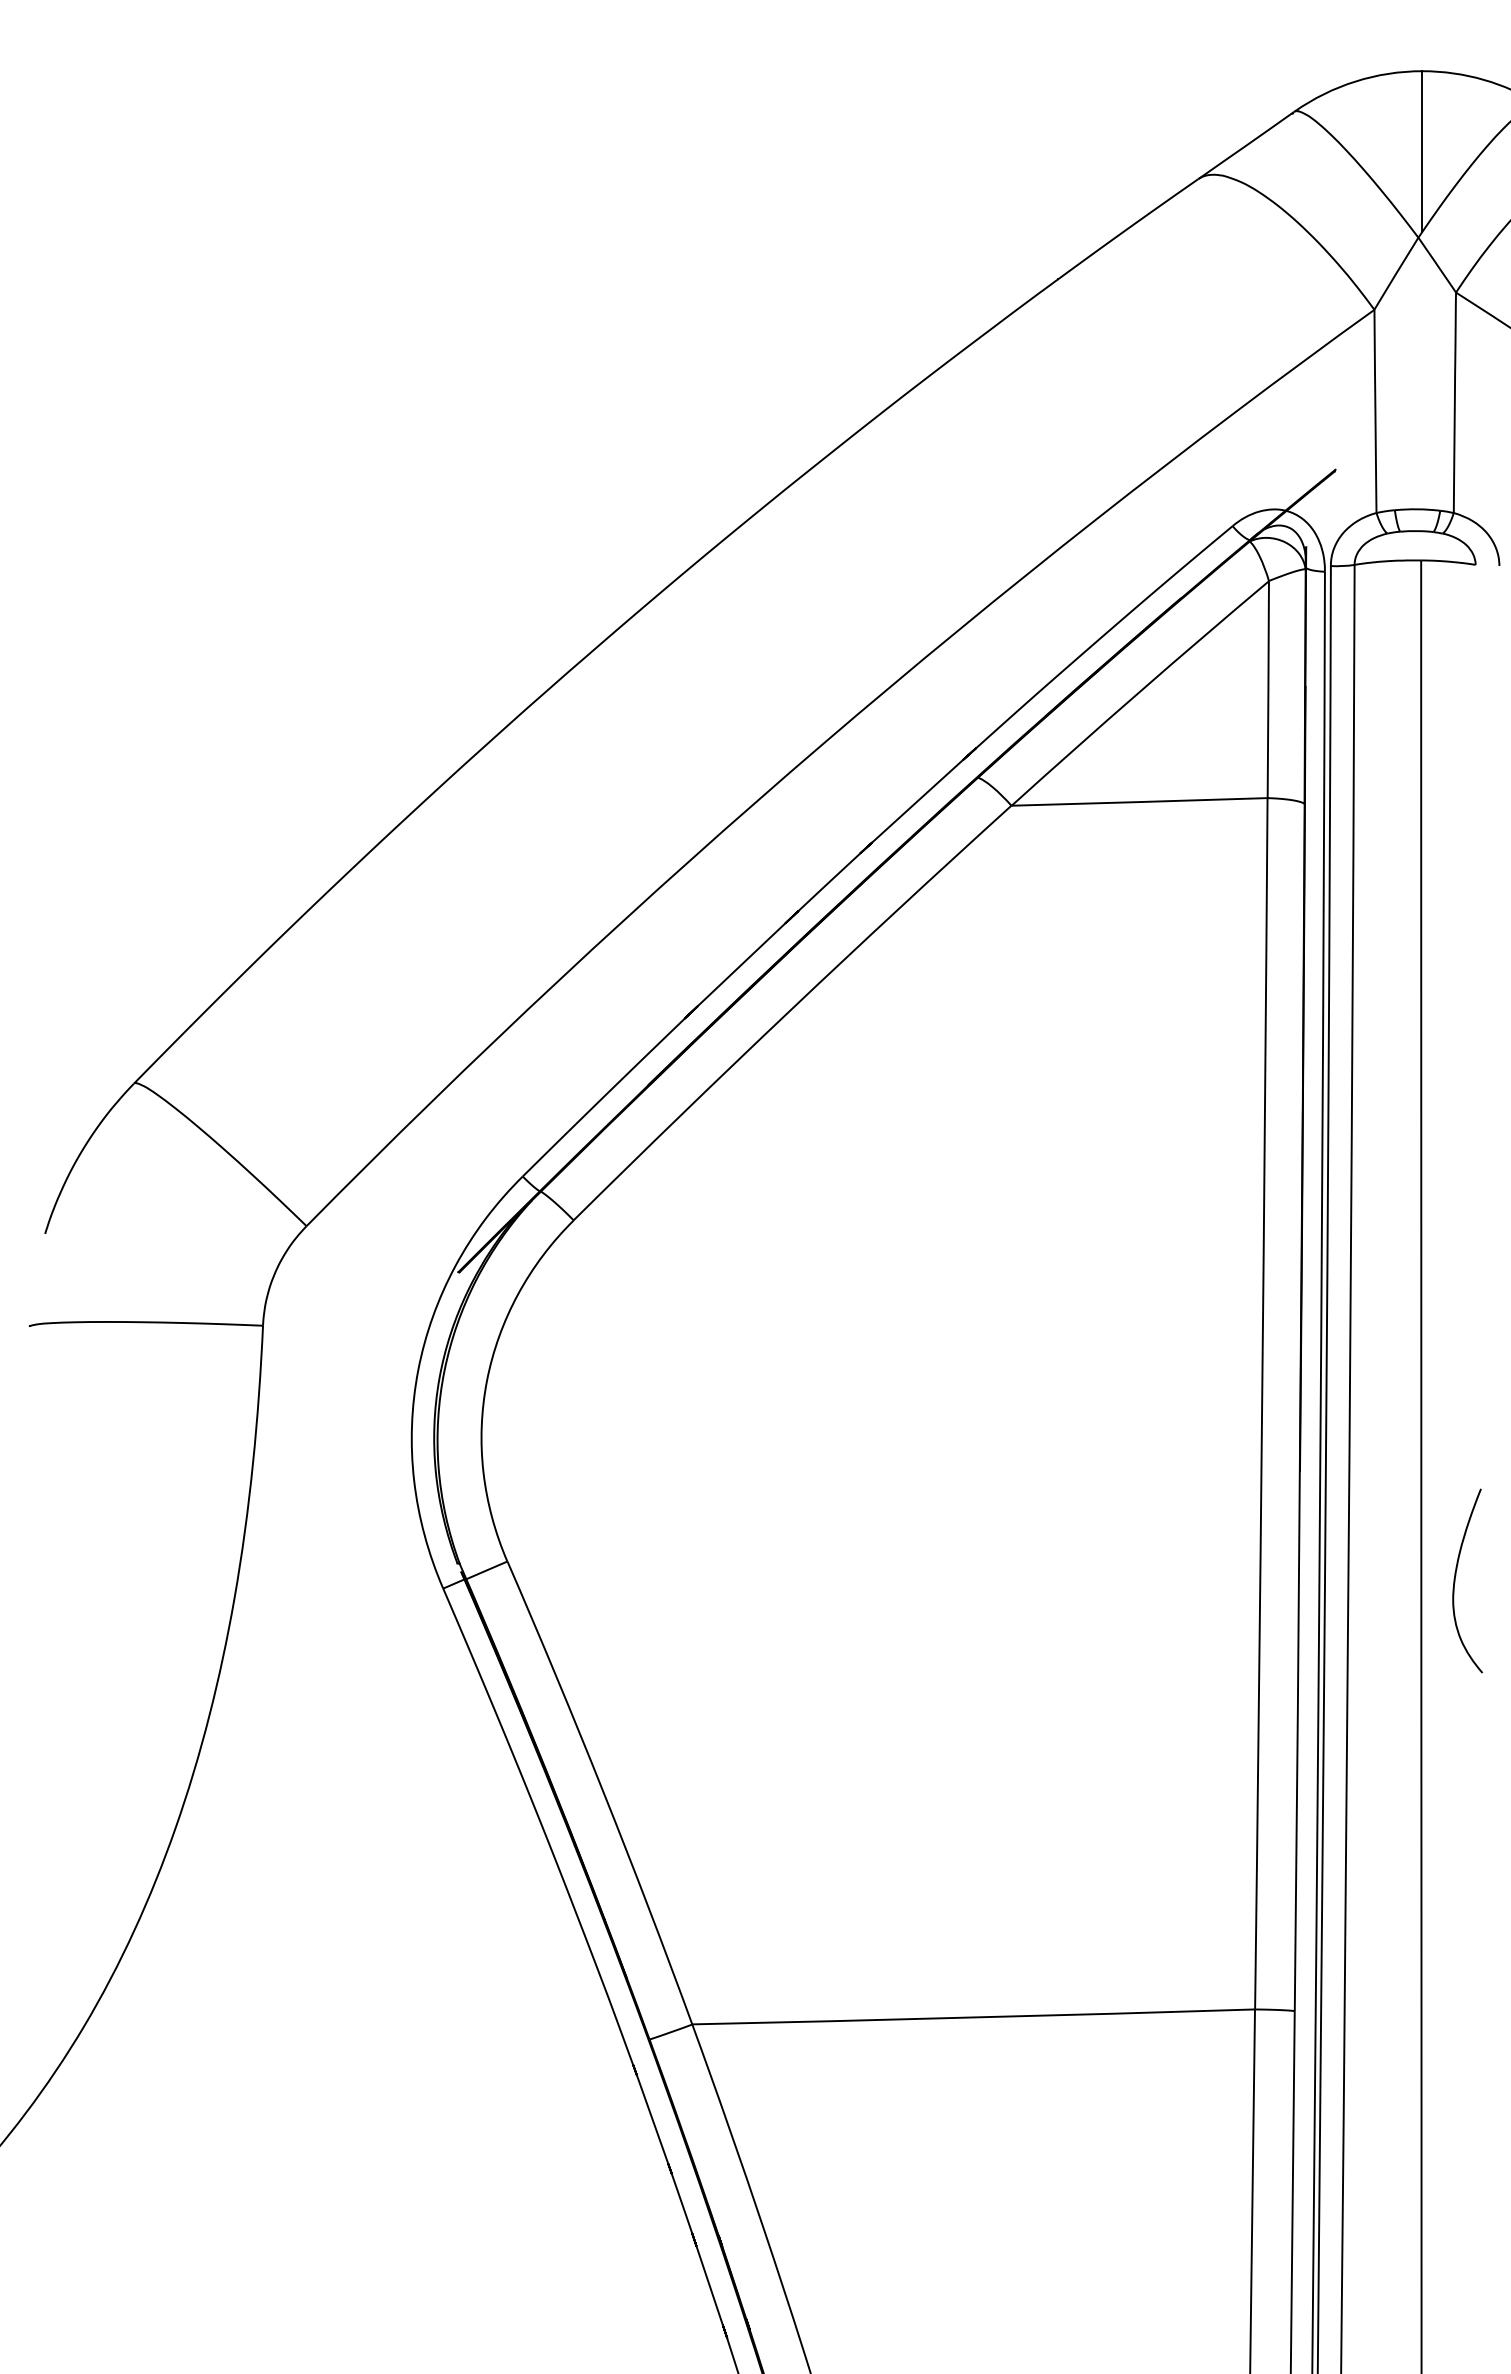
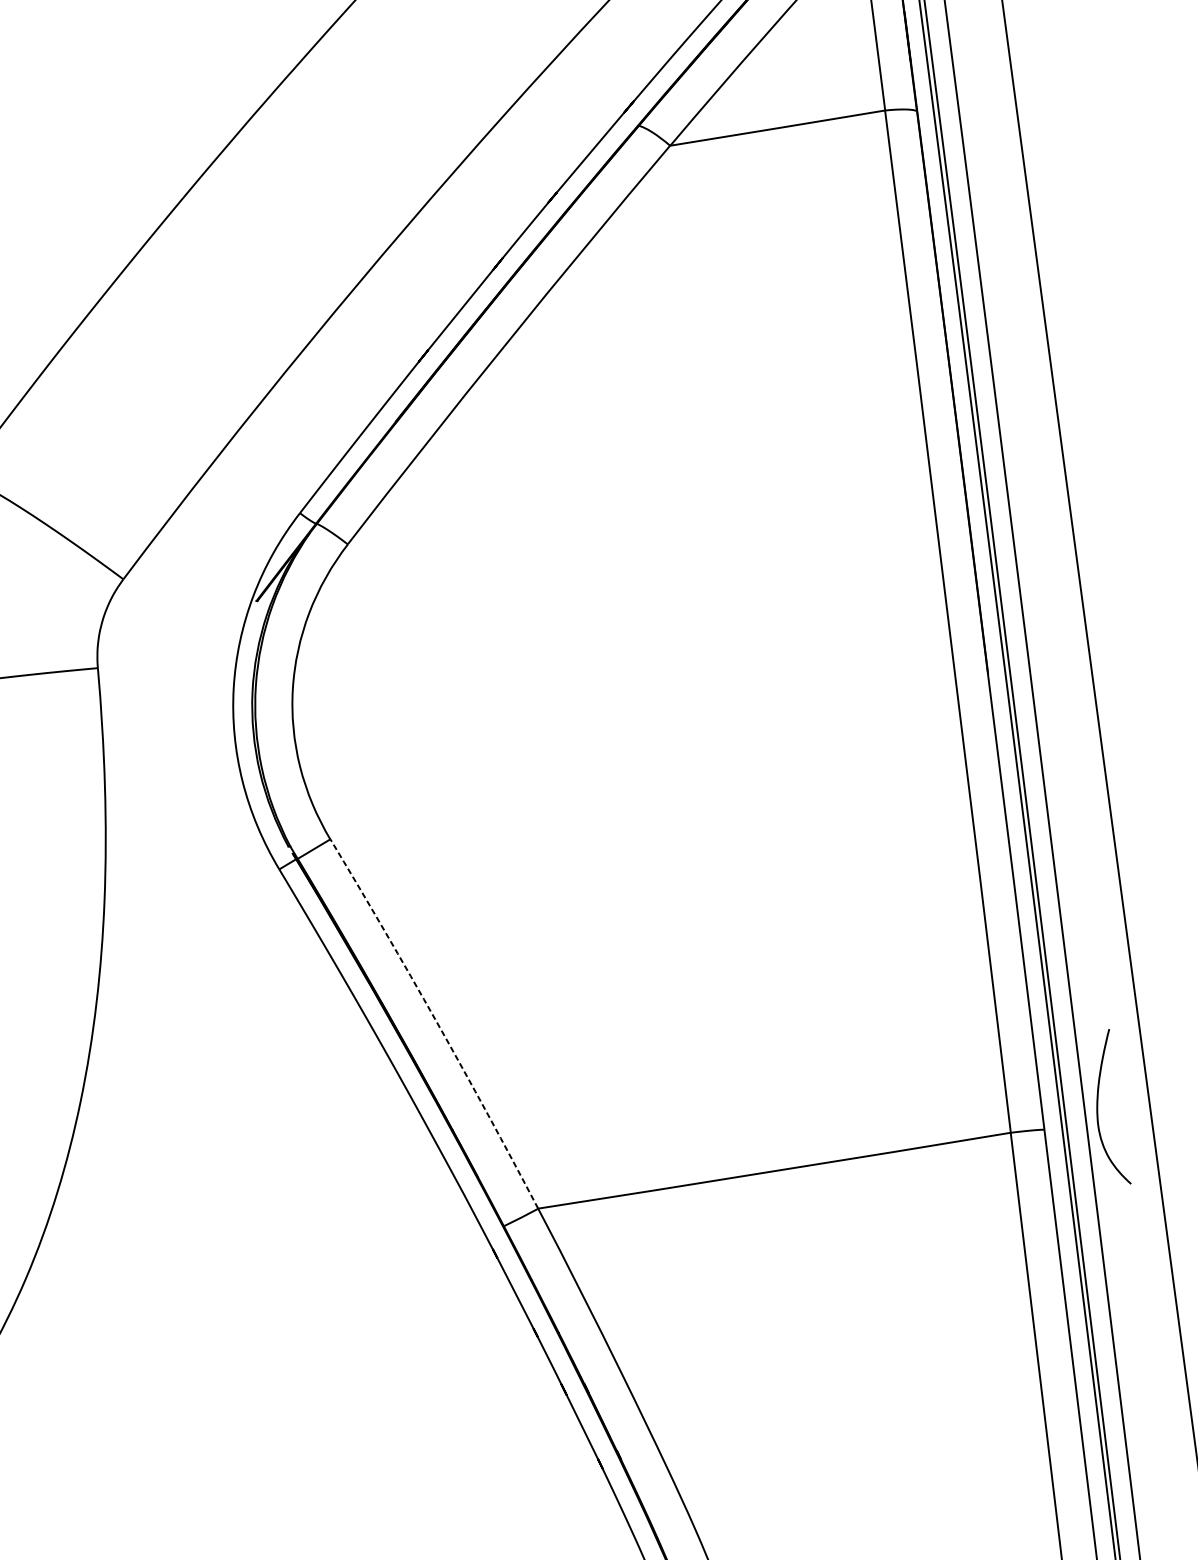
curve: (1455, 1580) -> (1098, 1109), moved
arc: (603, 1791) -> (437, 1022), solid -> dashed

